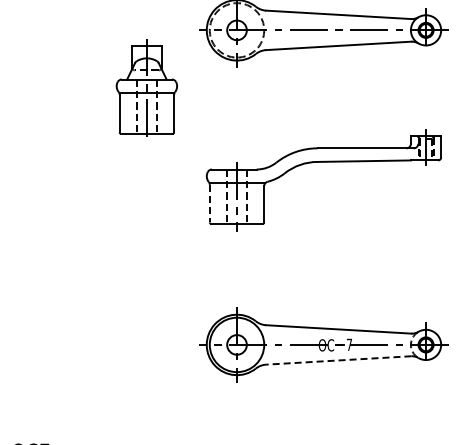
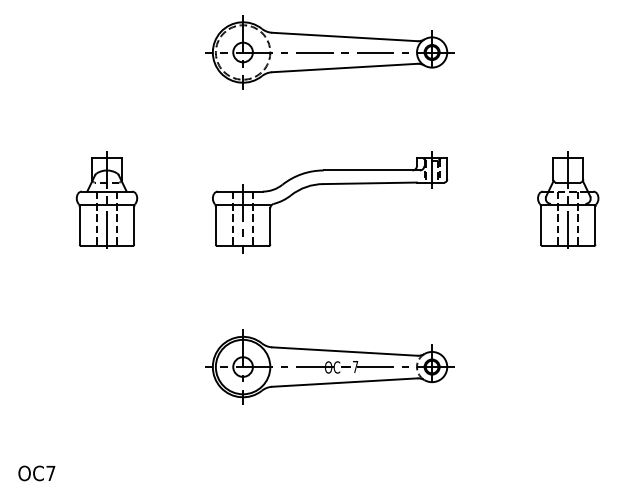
part: (146, 87) -> (106, 199), moved
line: (209, 203) -> (215, 225), dashed -> solid
line: (338, 360) -> (344, 382), dashed -> solid

